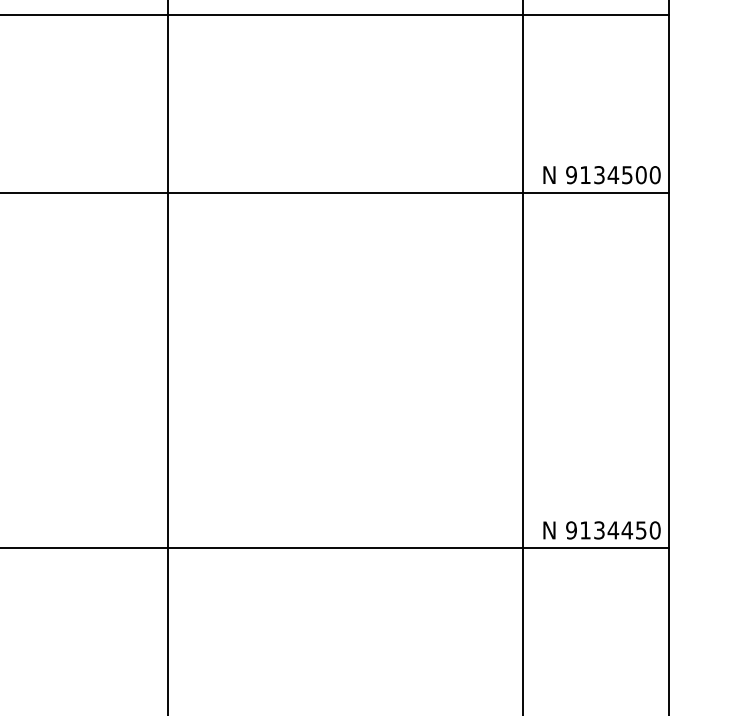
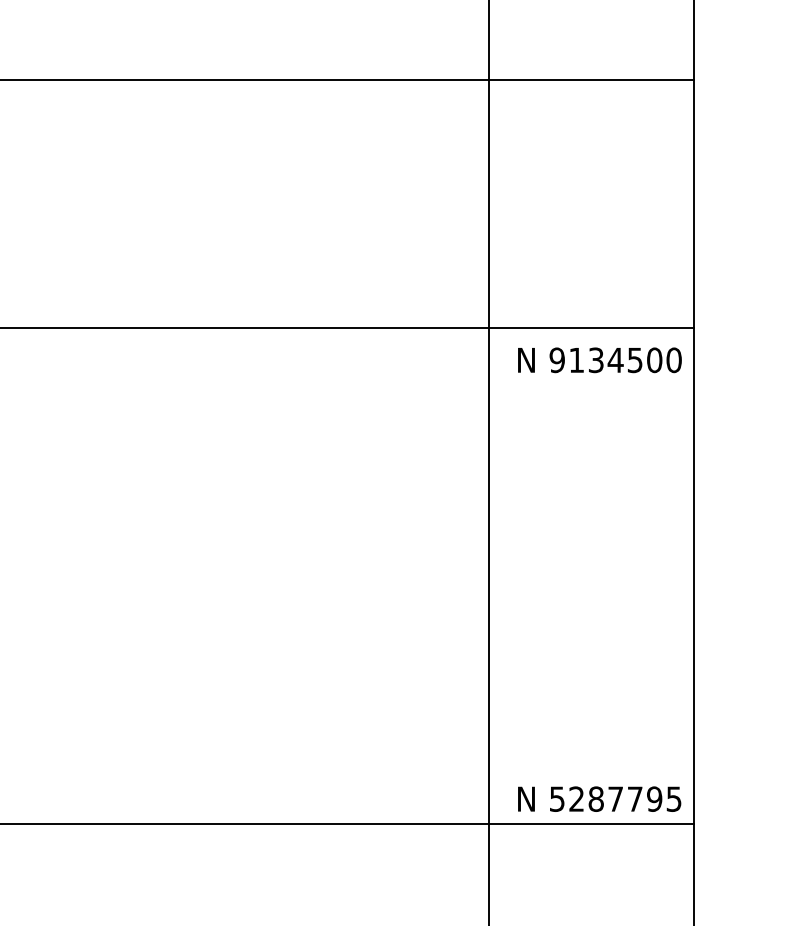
text: (601, 175) -> (599, 360), moved
text: (613, 530) -> (615, 799), 9134450 -> 5287795

